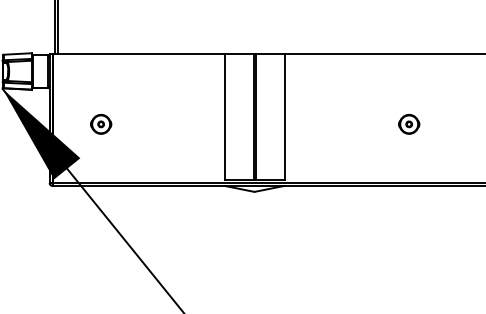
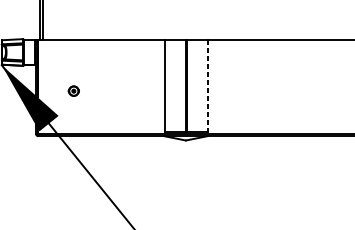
line: (284, 117) -> (207, 86), solid -> dashed
part: (101, 124) -> (74, 91), size x0.7
part: (409, 124) -> (299, 91), removed

